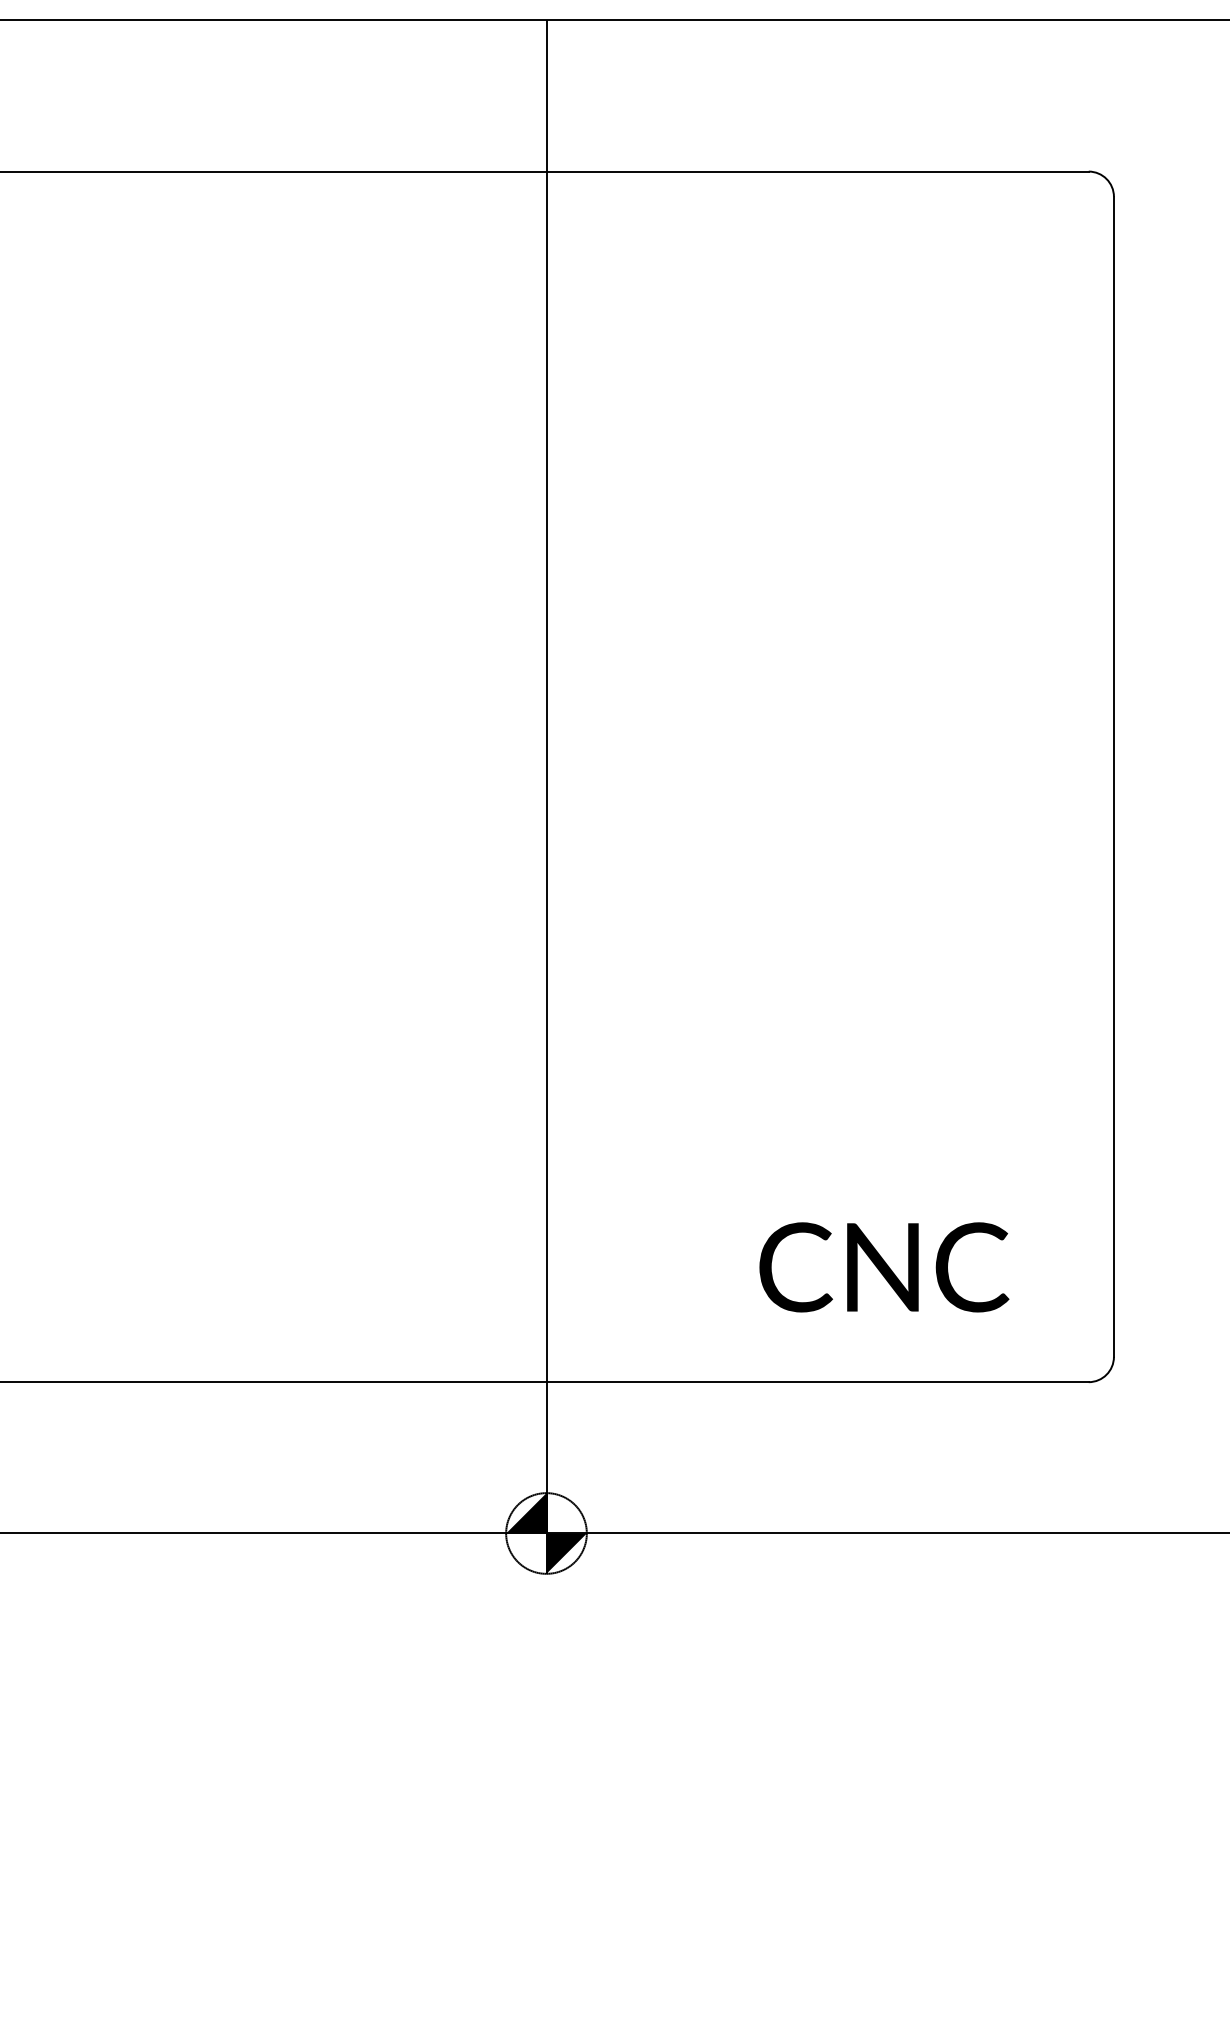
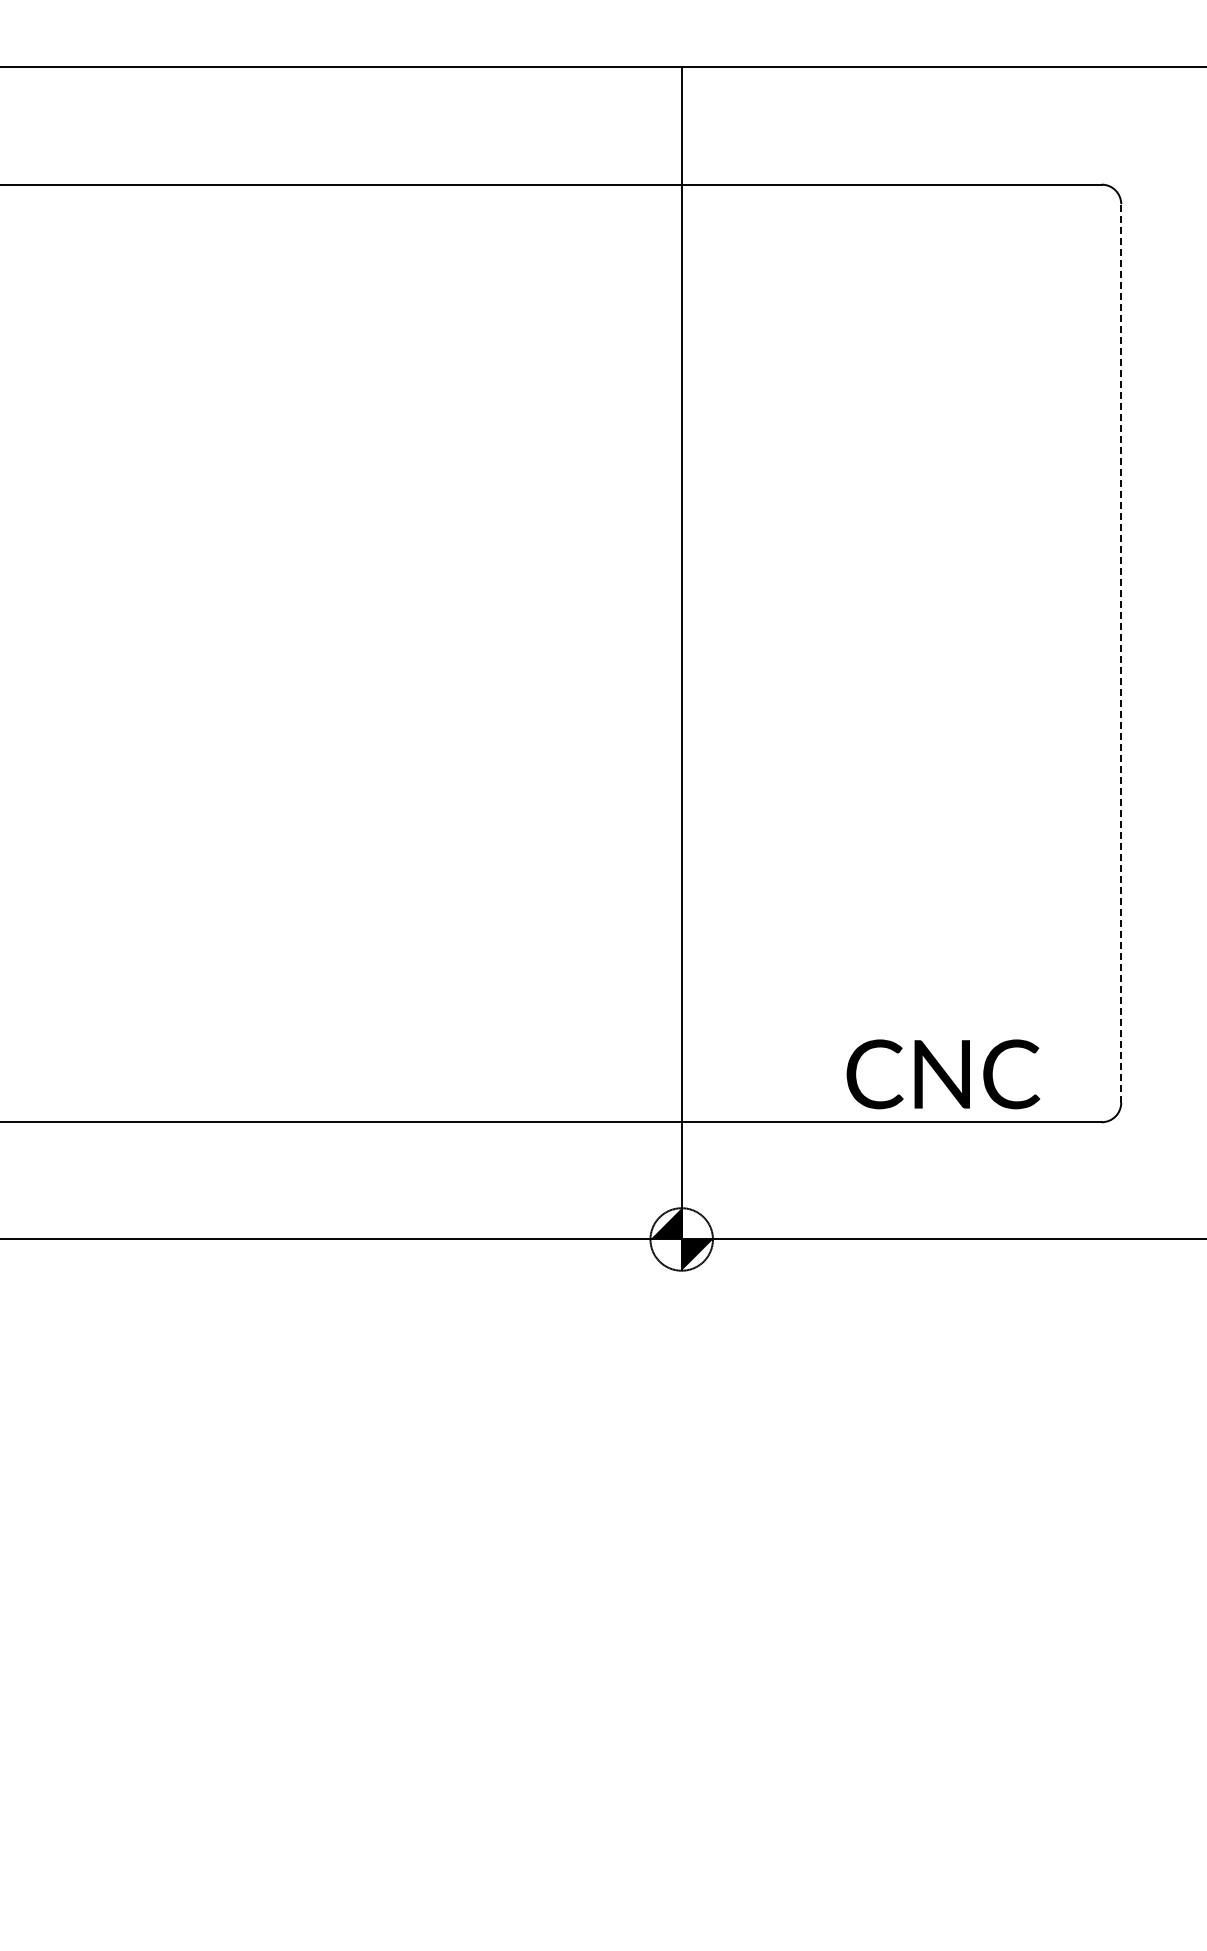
line: (1114, 775) -> (1121, 652), solid -> dashed
text: (884, 1267) -> (943, 1074), moved

